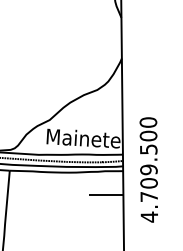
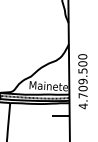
text: (147, 169) -> (82, 81), moved

